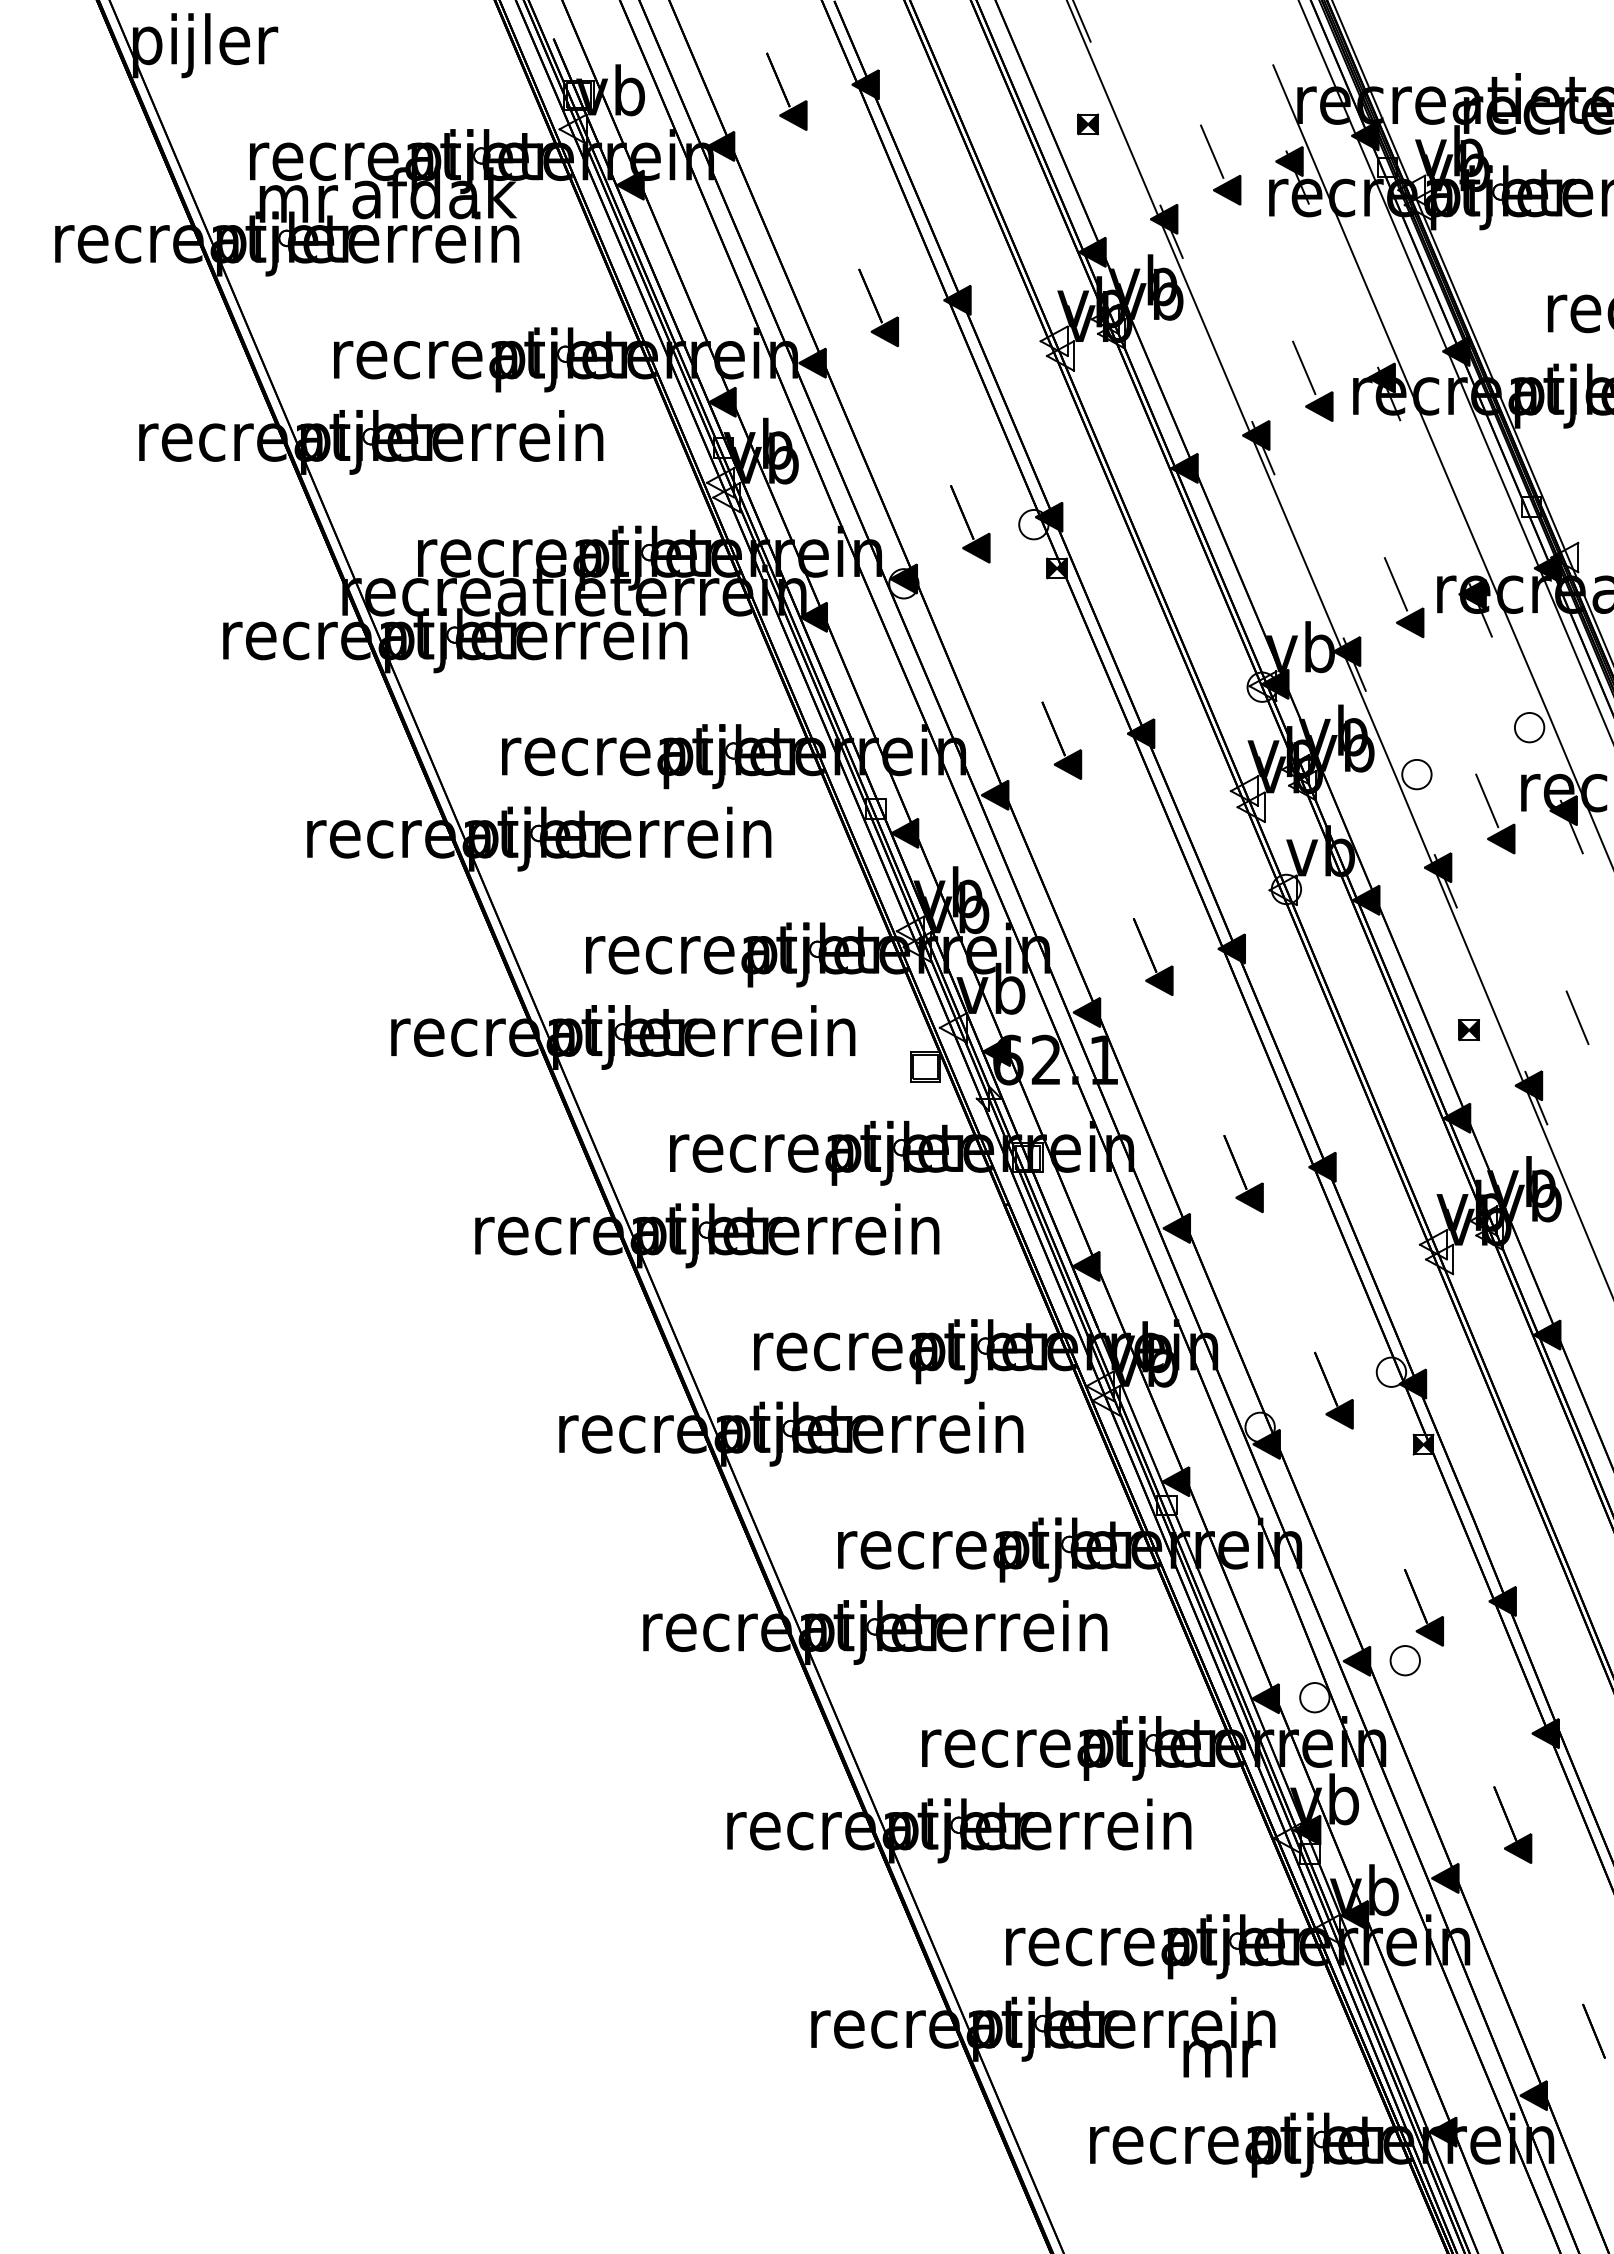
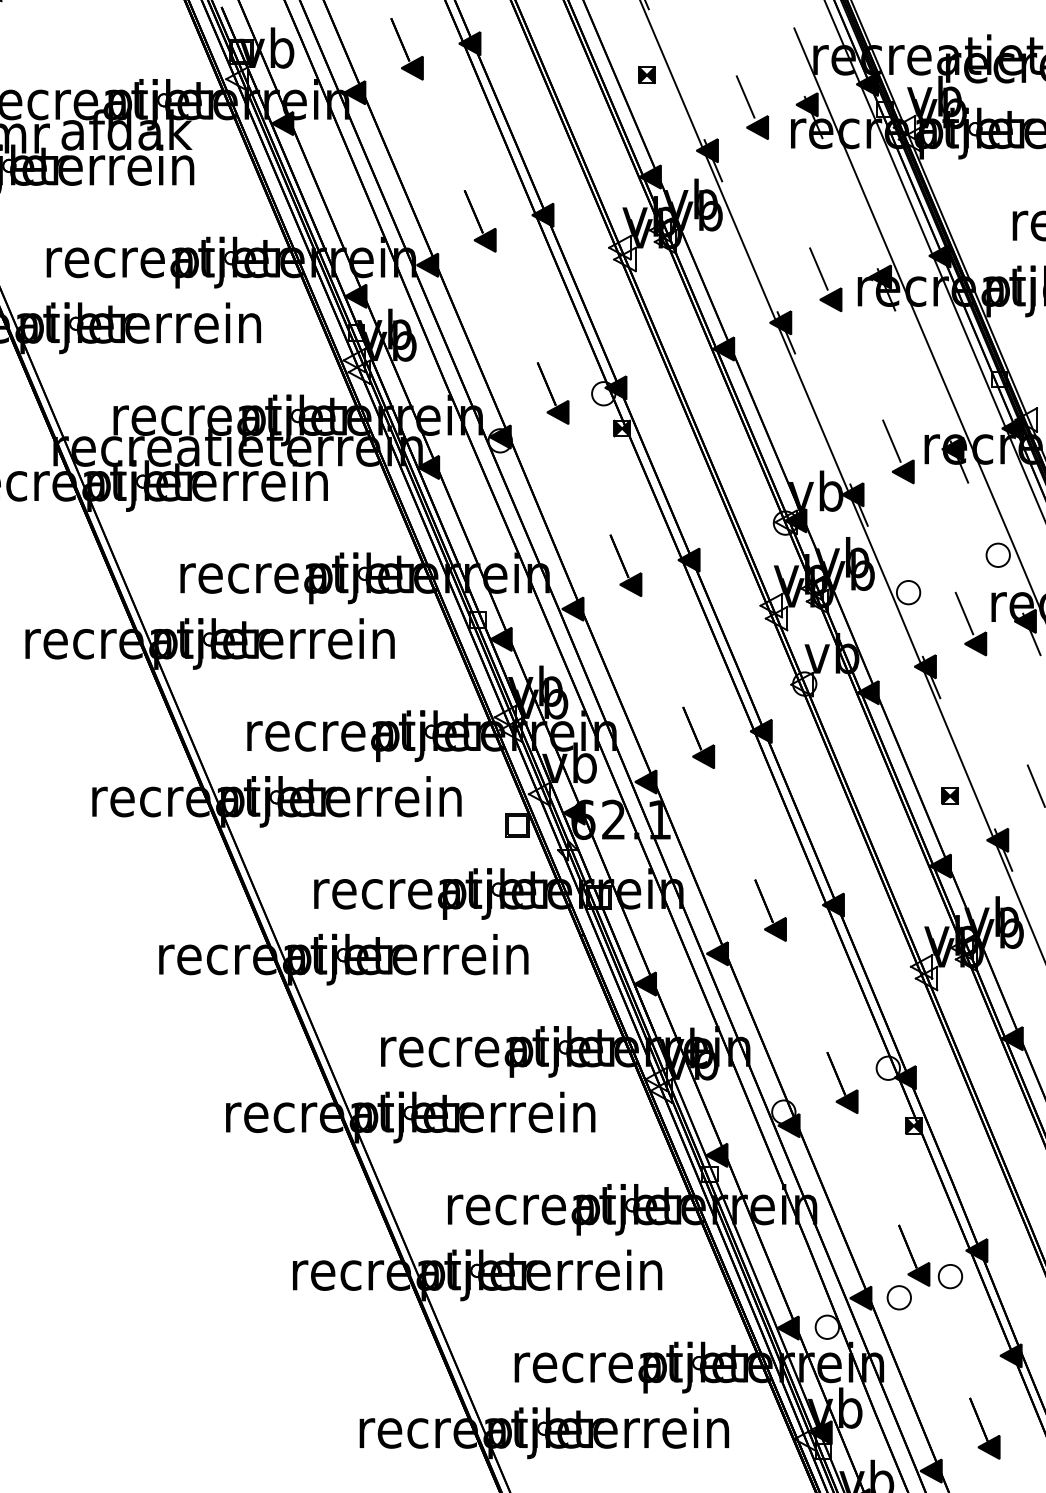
part: (1469, 1633) -> (950, 1276), added

